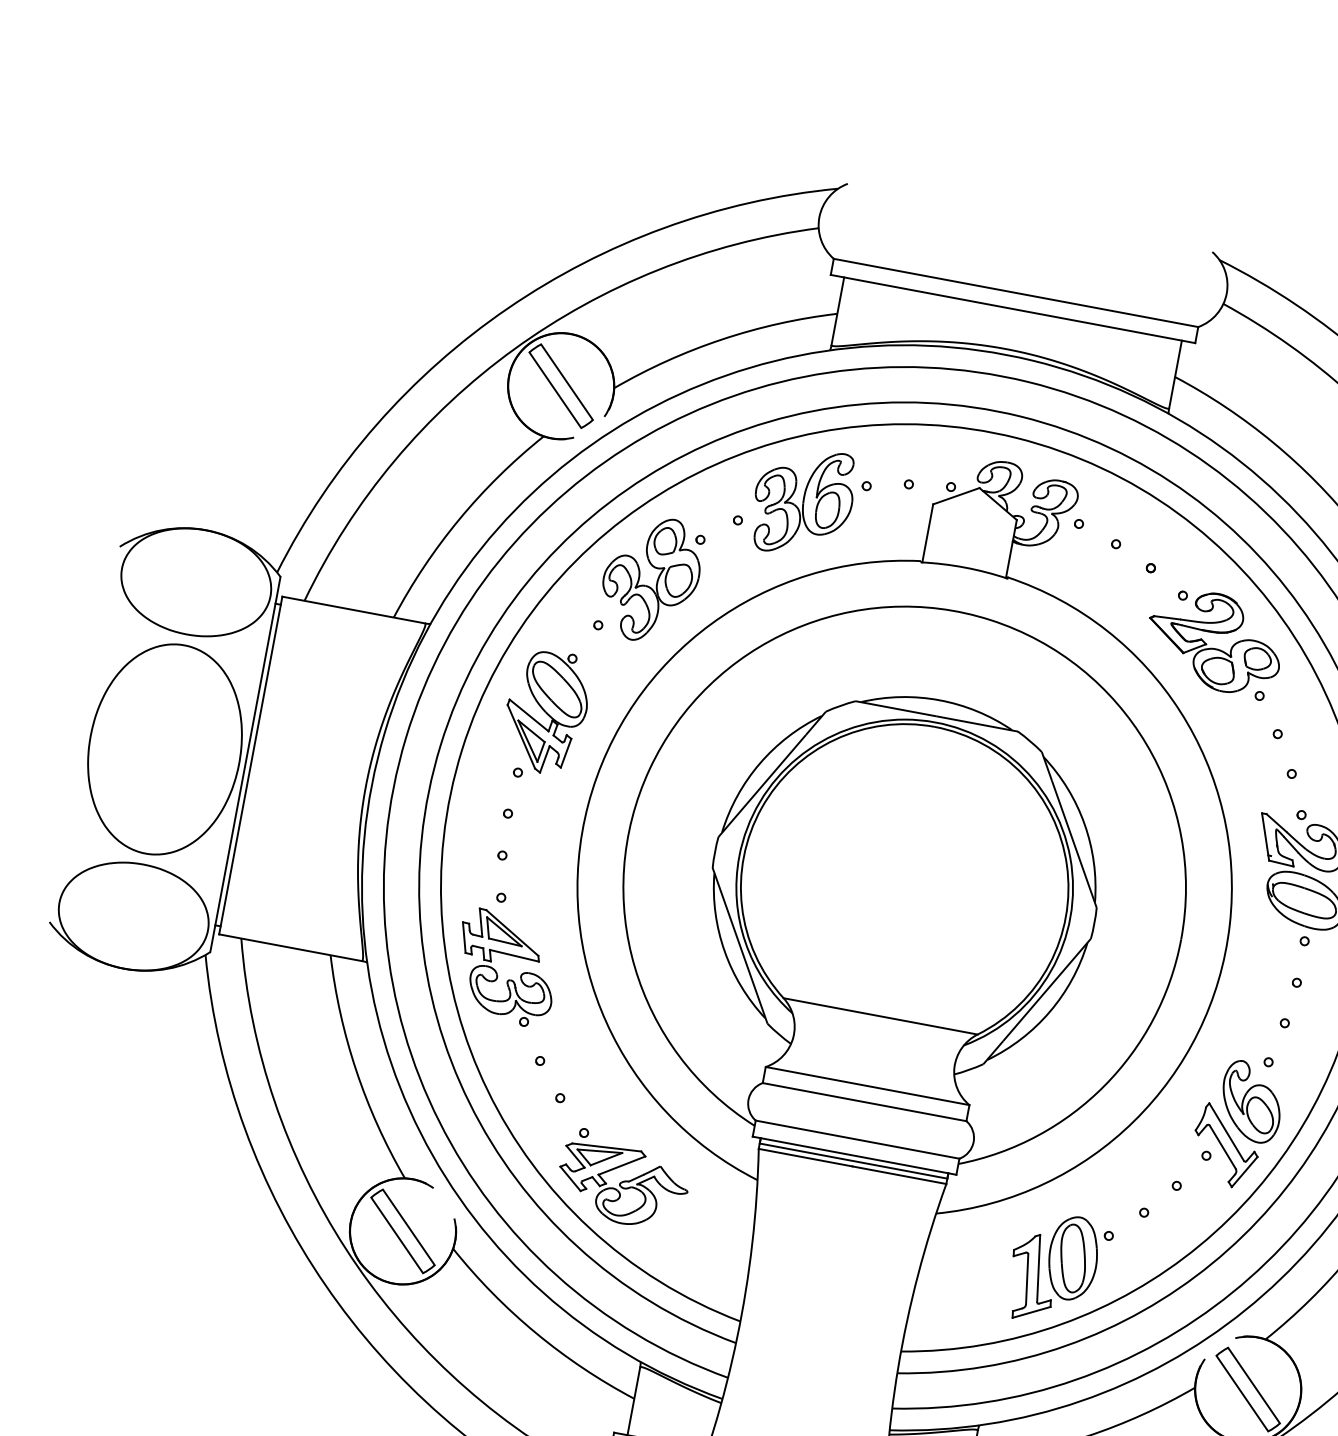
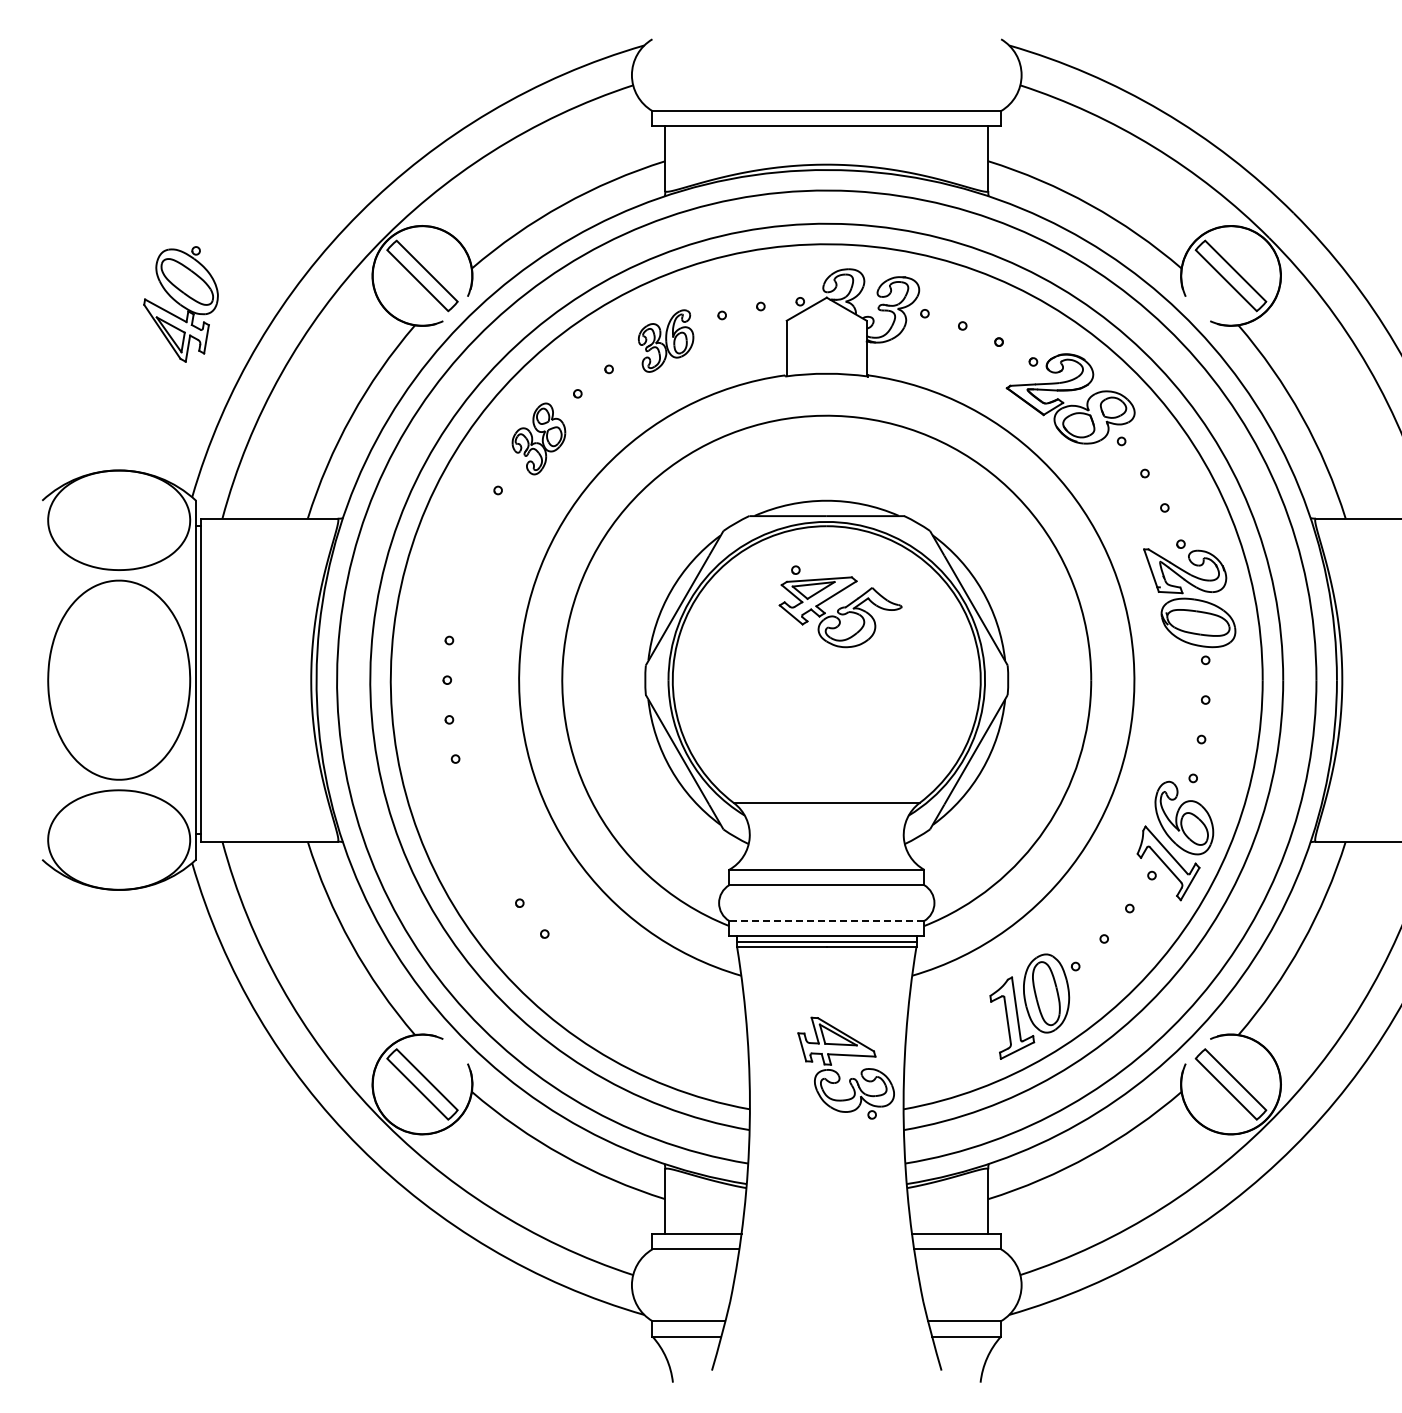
part: (802, 501) -> (665, 340), size x0.6
part: (650, 578) -> (538, 438), size x0.6
part: (545, 711) -> (180, 304), moved
part: (496, 972) -> (838, 1073), moved
line: (857, 1140) -> (826, 921), solid -> dashed
part: (623, 1179) -> (840, 606), moved

